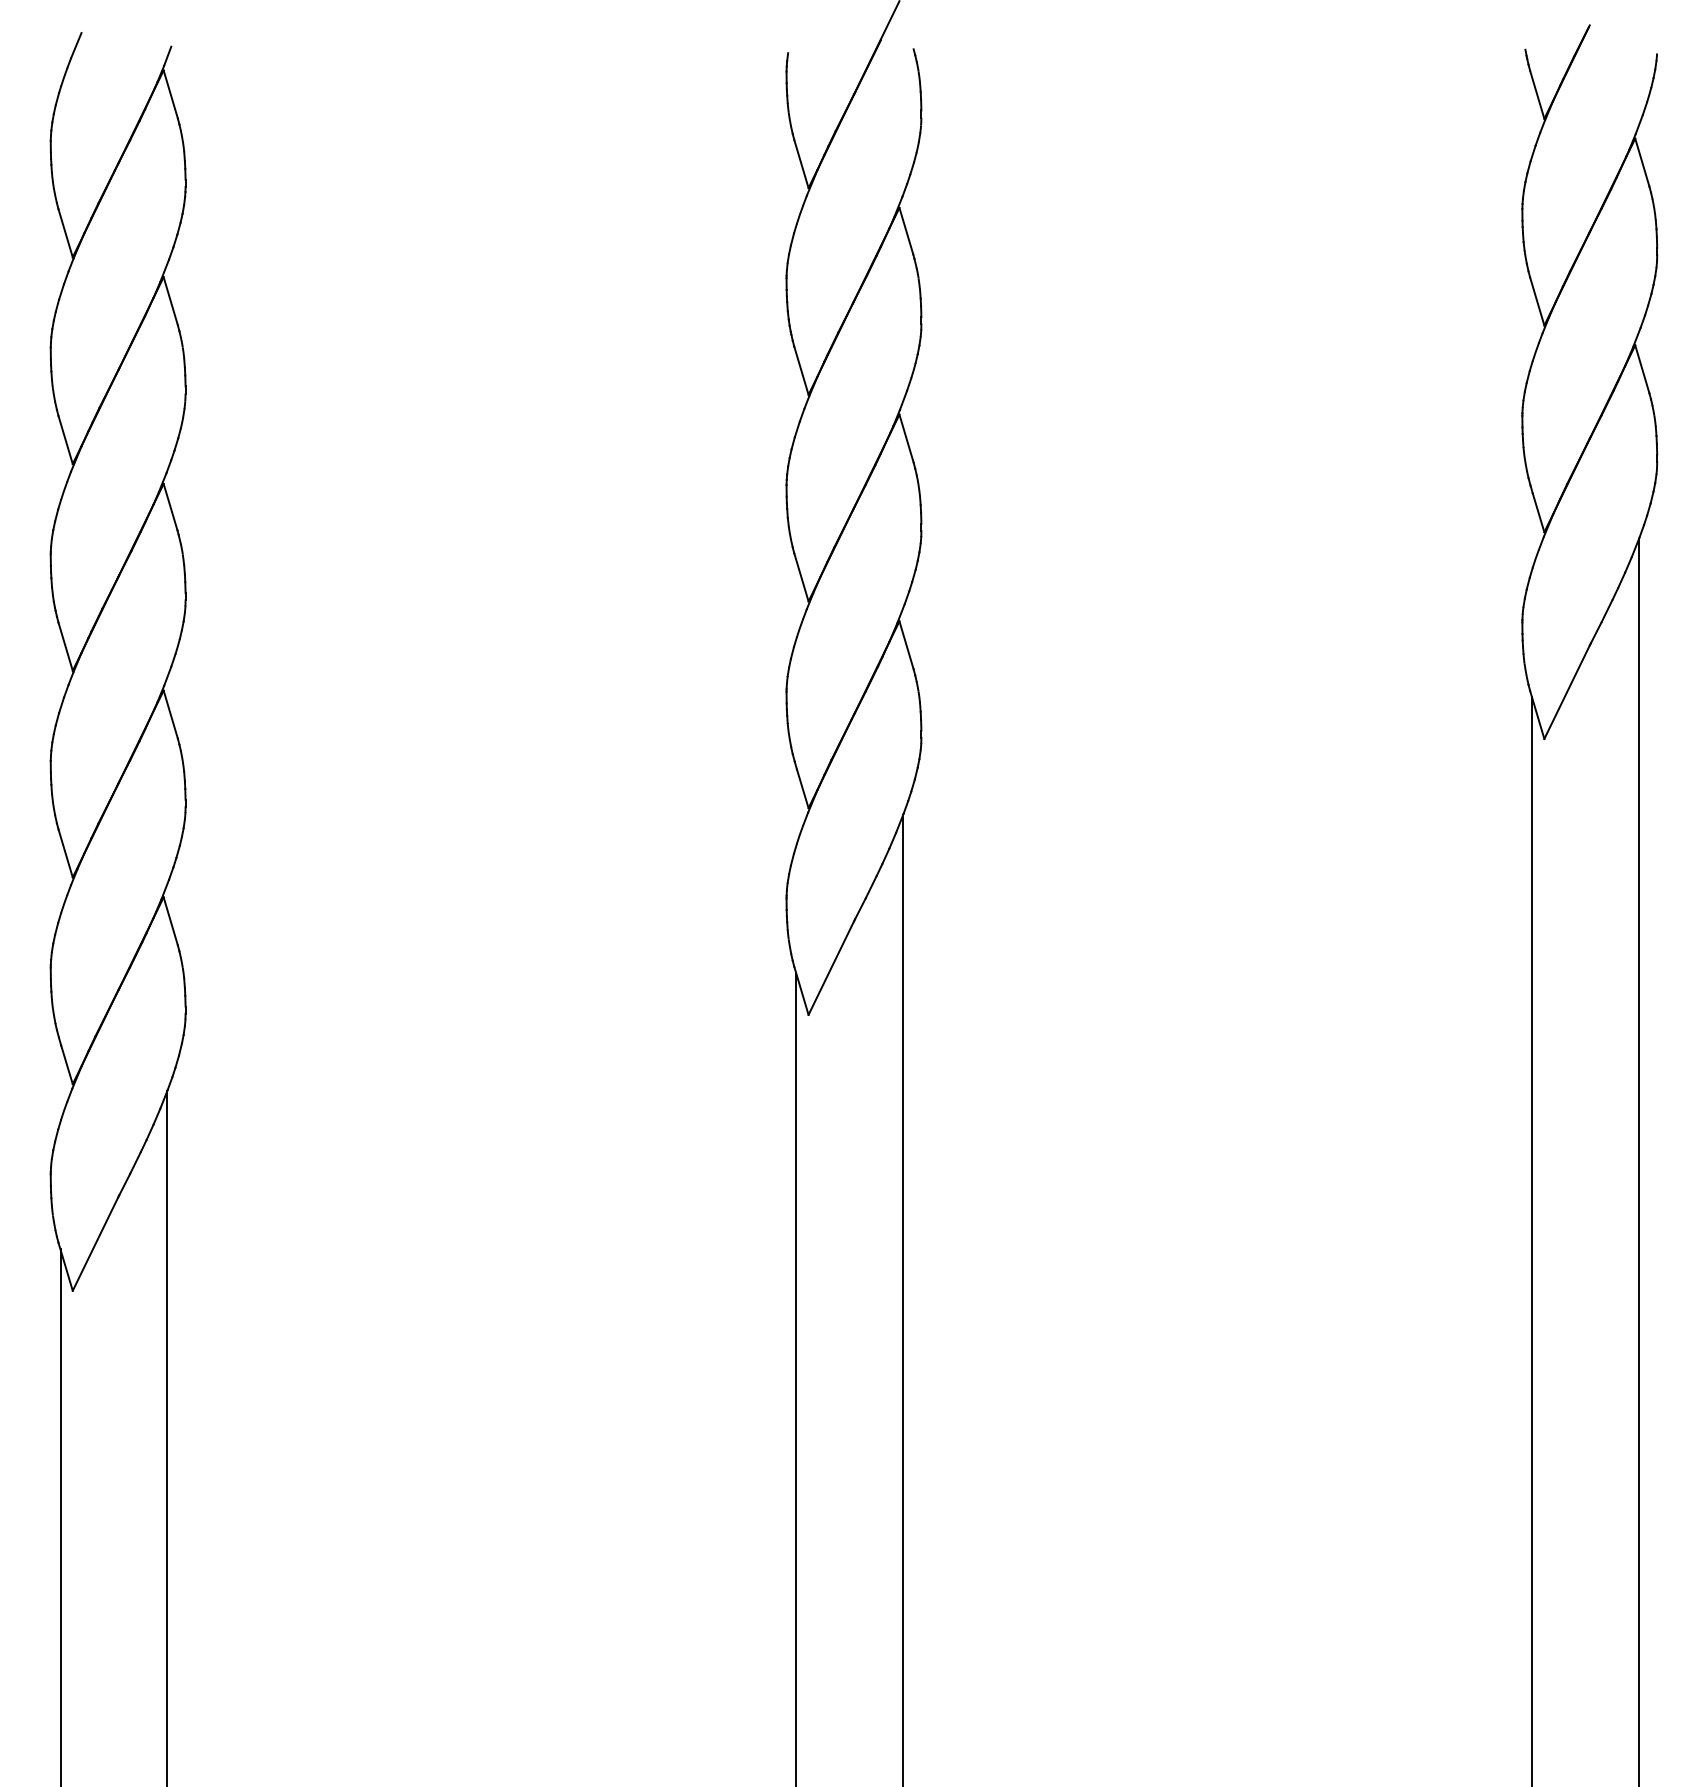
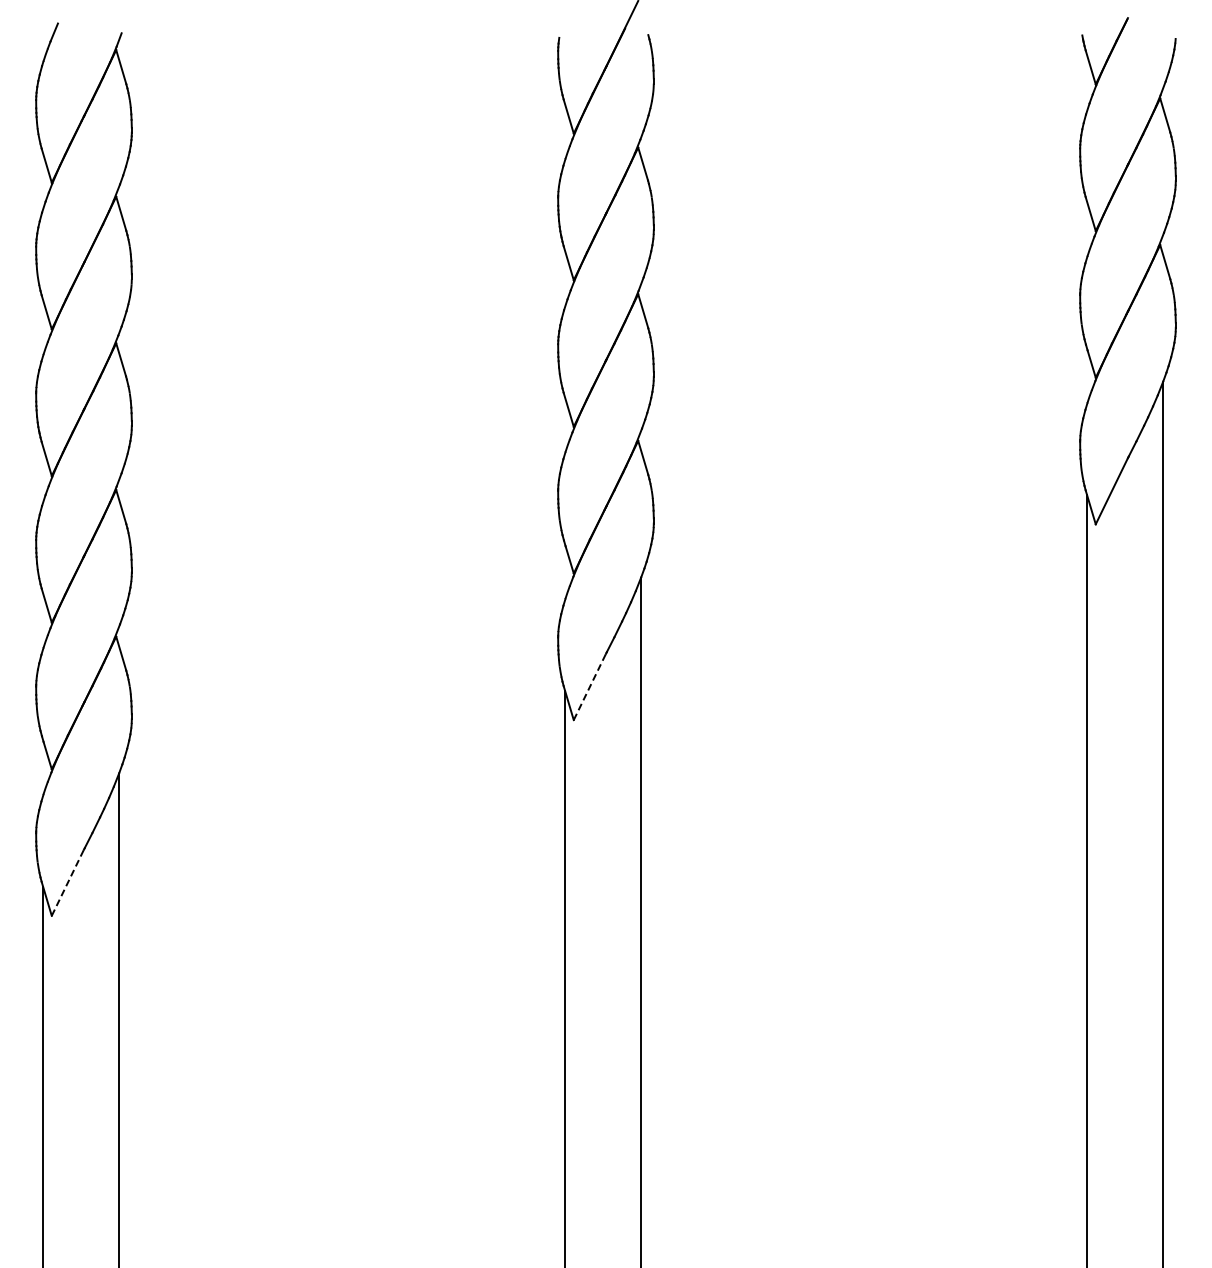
line: (830, 967) -> (589, 686), solid -> dashed
line: (94, 1243) -> (67, 882), solid -> dashed

